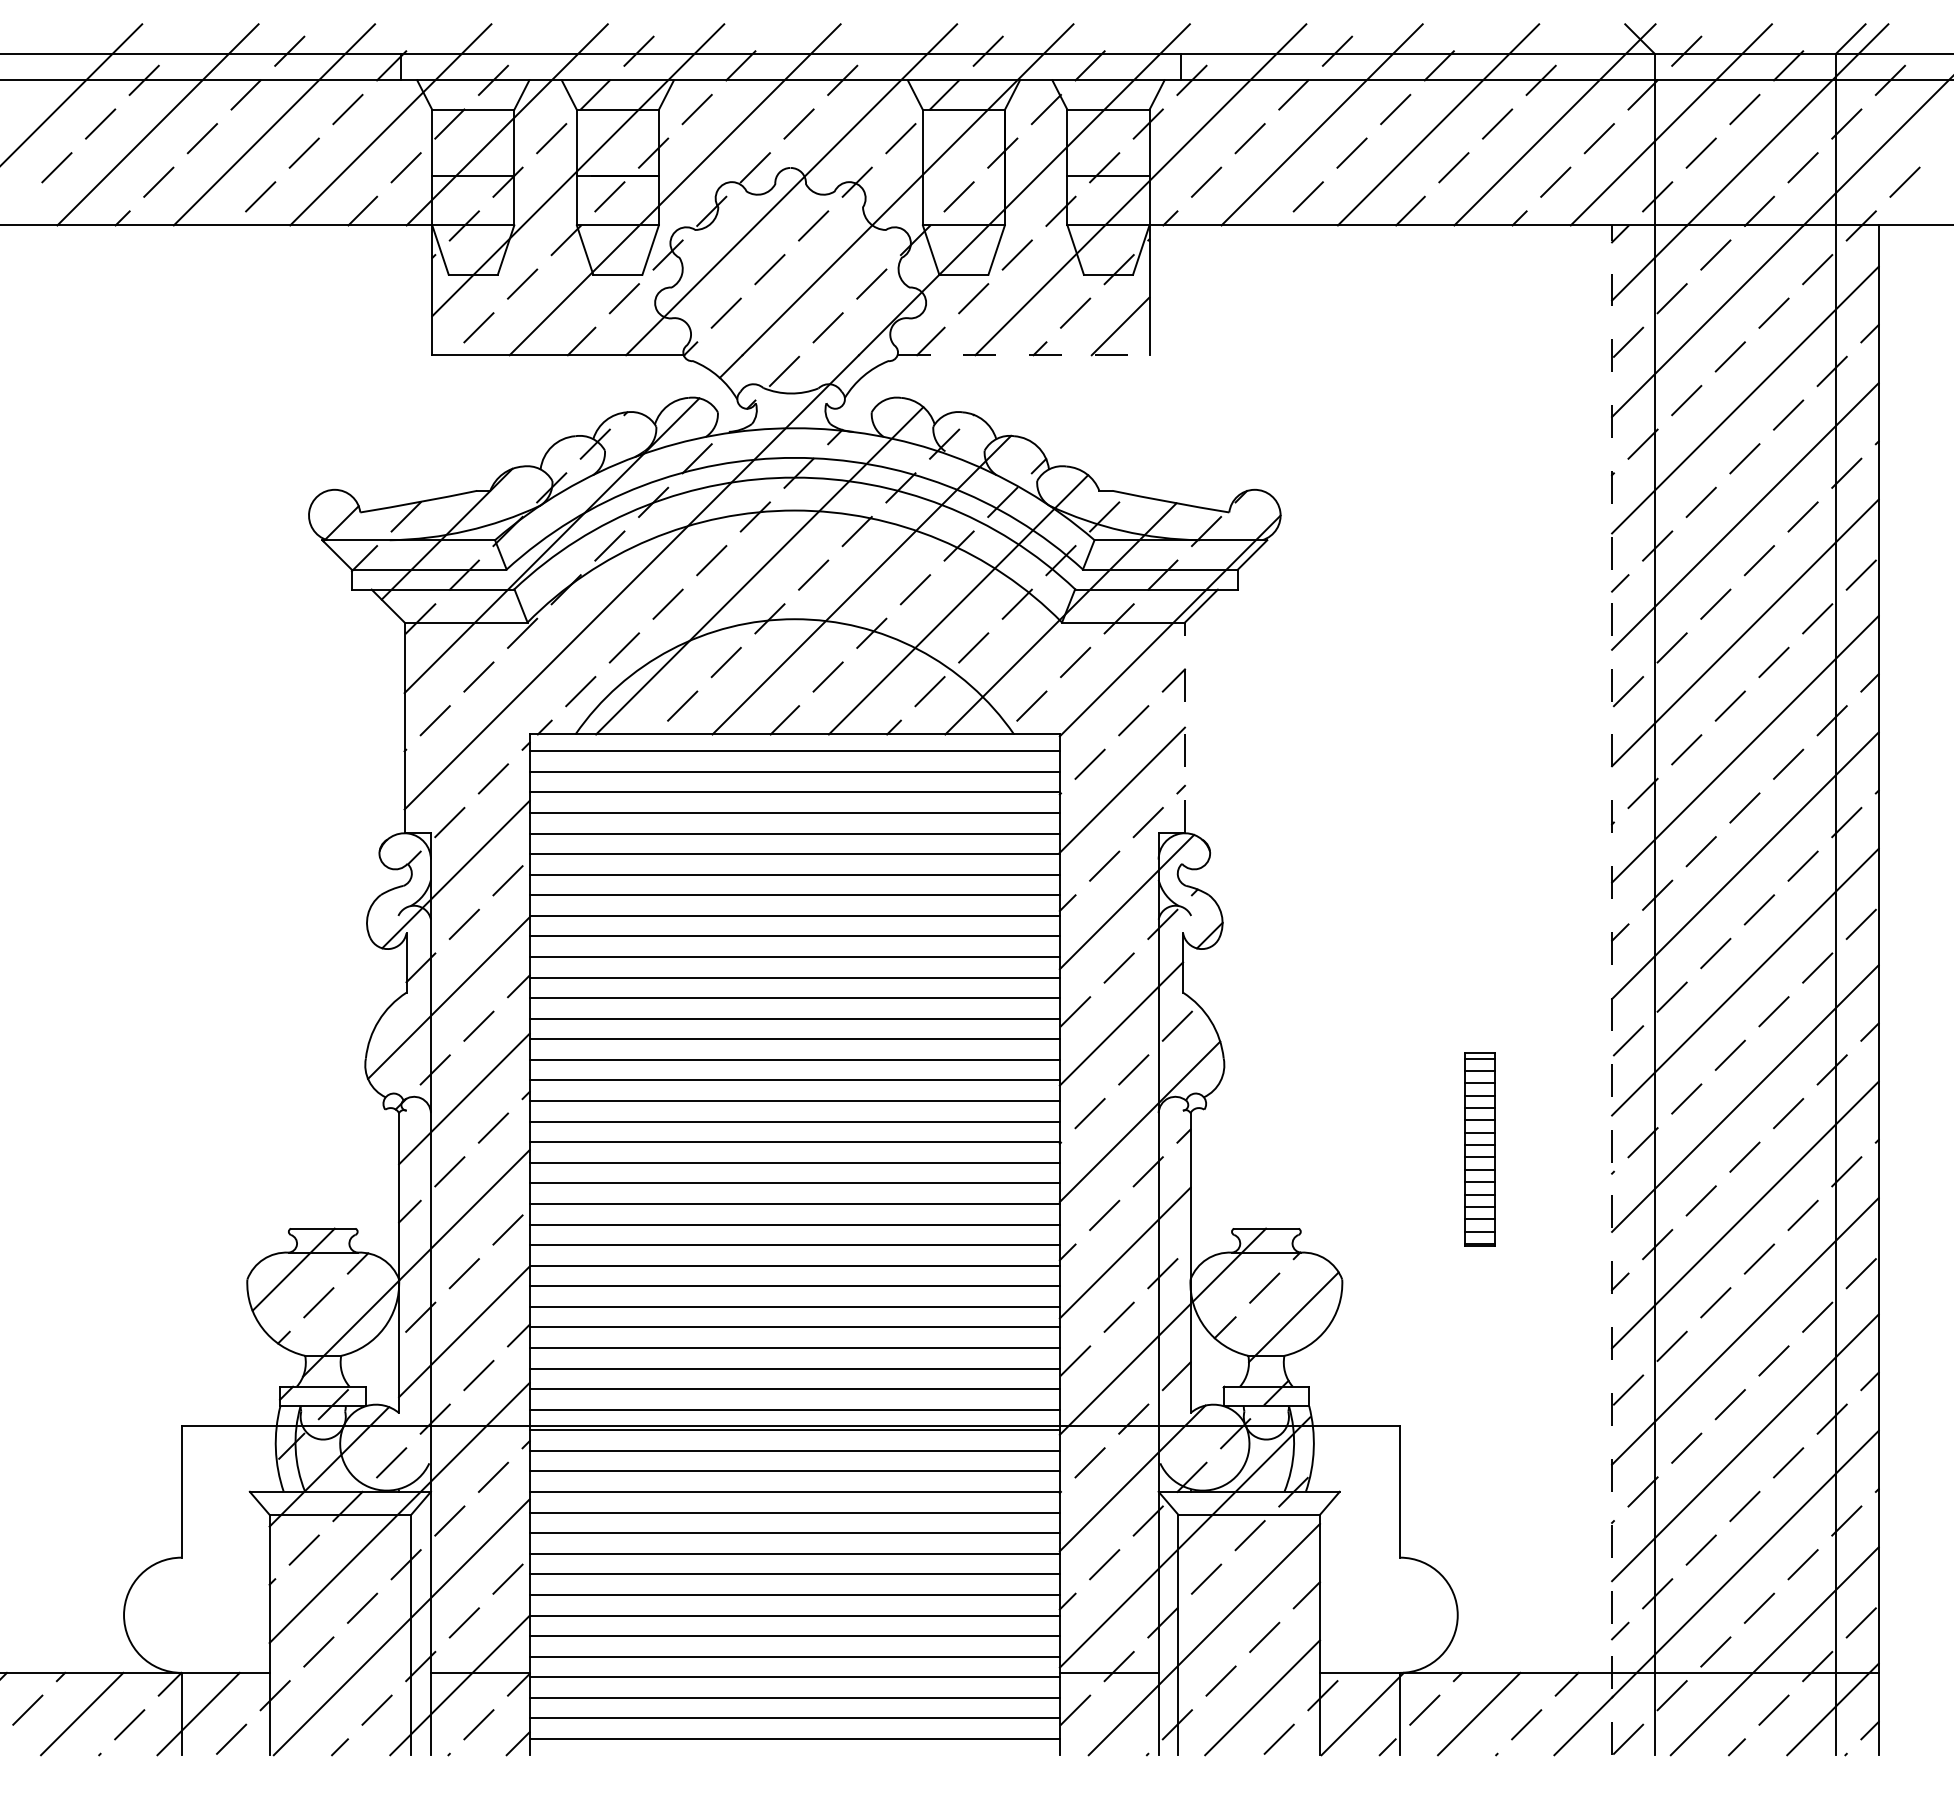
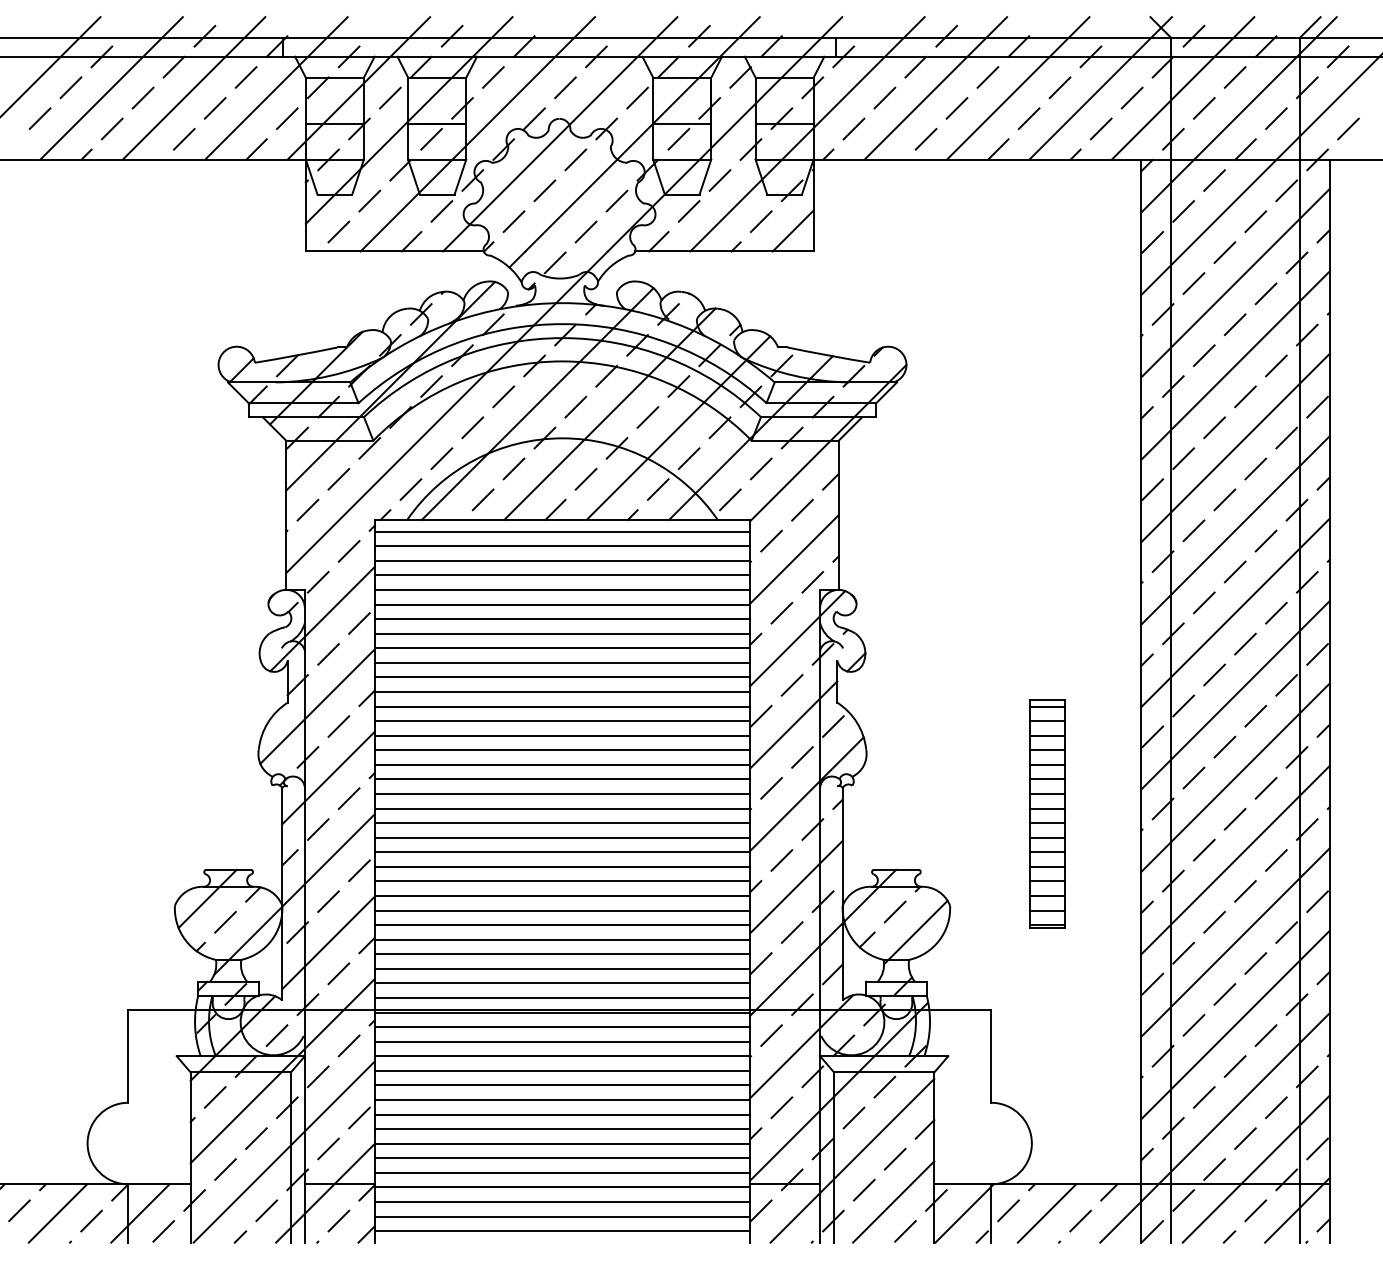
line: (963, 175) -> (681, 124), added
line: (1023, 355) -> (724, 251), dashed -> solid
line: (1184, 727) -> (838, 515), dashed -> solid
line: (1612, 990) -> (1141, 701), dashed -> solid
part: (1479, 1149) -> (1047, 813), size x1.67

